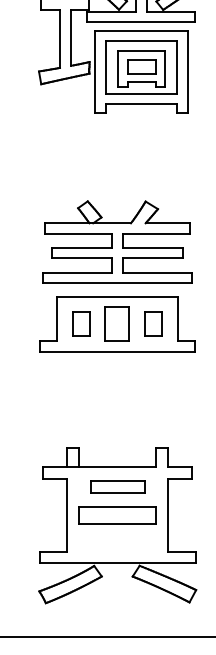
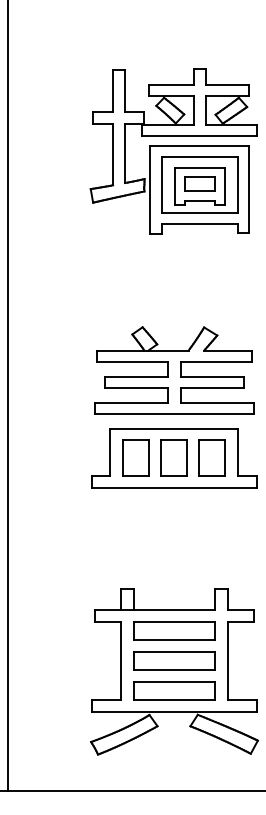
part: (81, 323) -> (135, 457), size x1.43
part: (152, 323) -> (211, 457), size x1.43
part: (117, 486) -> (174, 630), size x1.43
part: (117, 542) -> (174, 690), added

